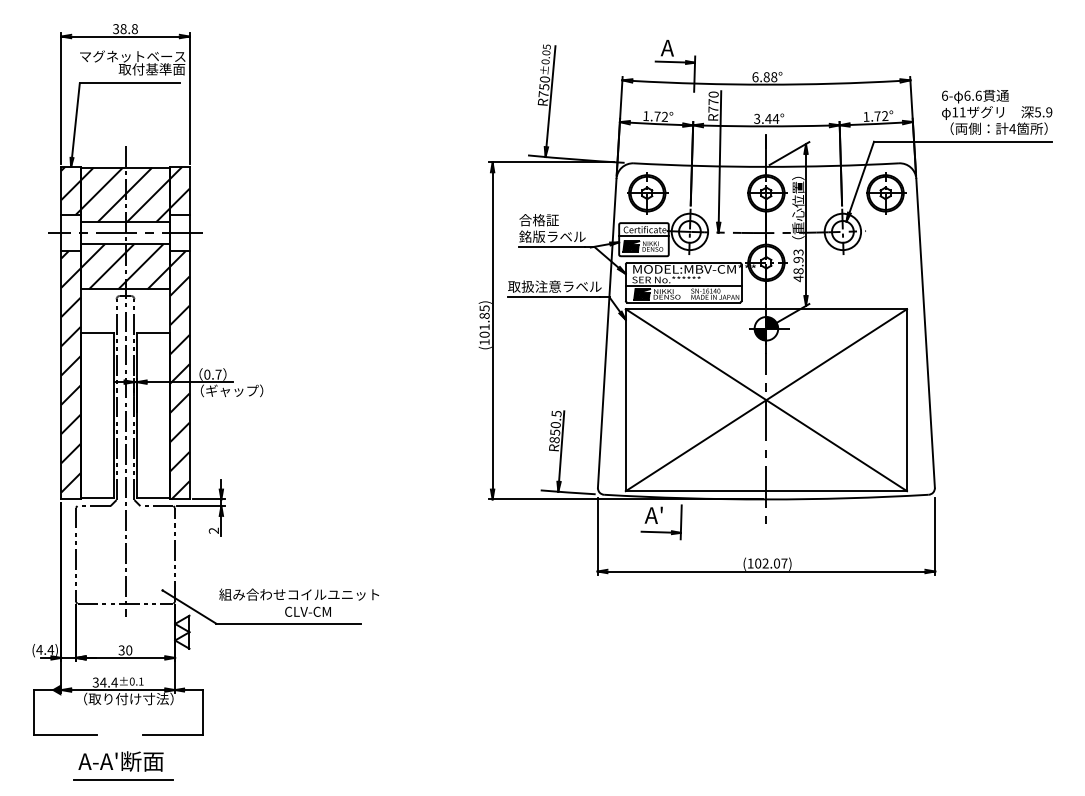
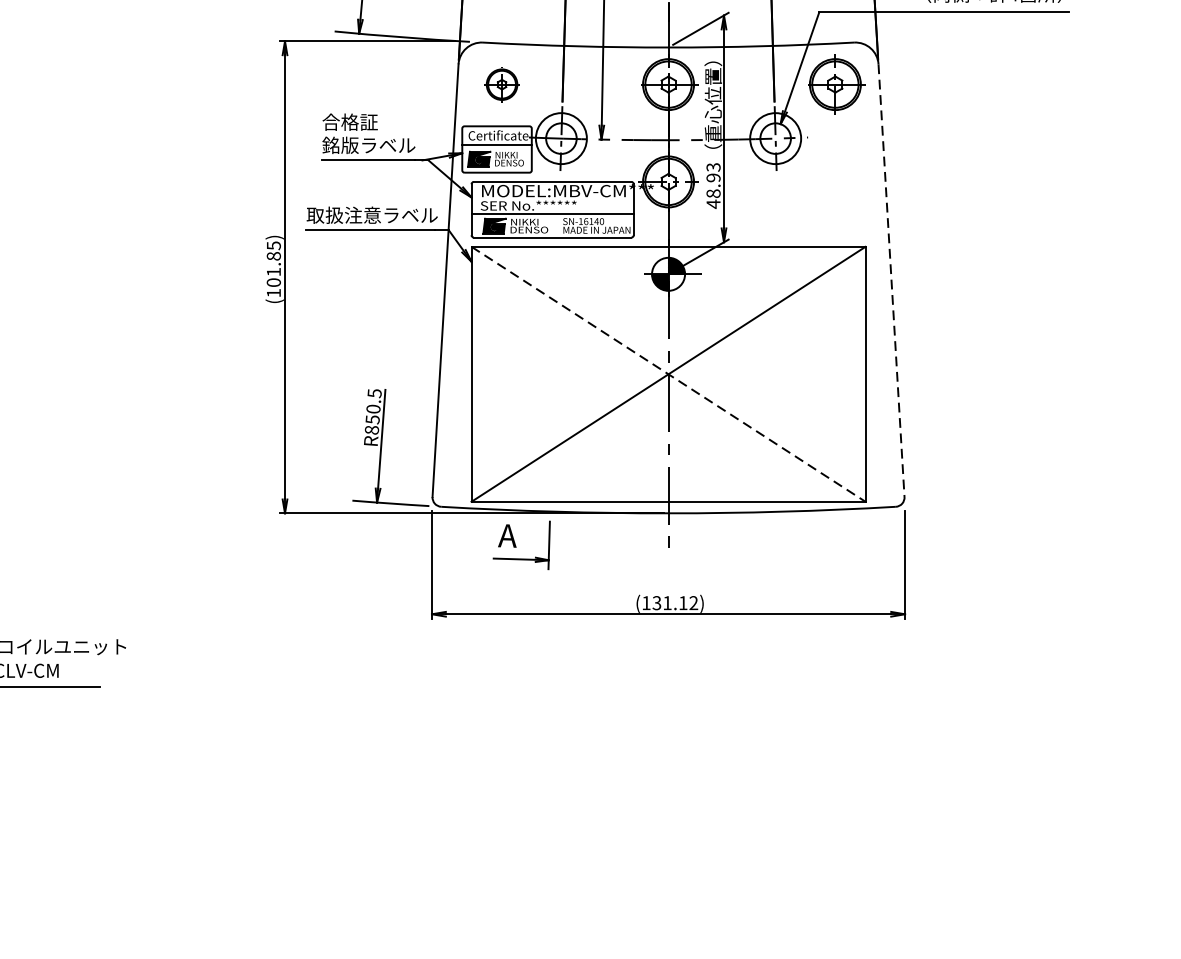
part: (647, 193) -> (501, 84), size x0.6
line: (925, 333) -> (891, 280), solid -> dashed
line: (766, 400) -> (668, 374), solid -> dashed
text: (661, 509) -> (521, 527), A' -> A
text: (771, 563) -> (675, 603), (102.07) -> (131.12)

